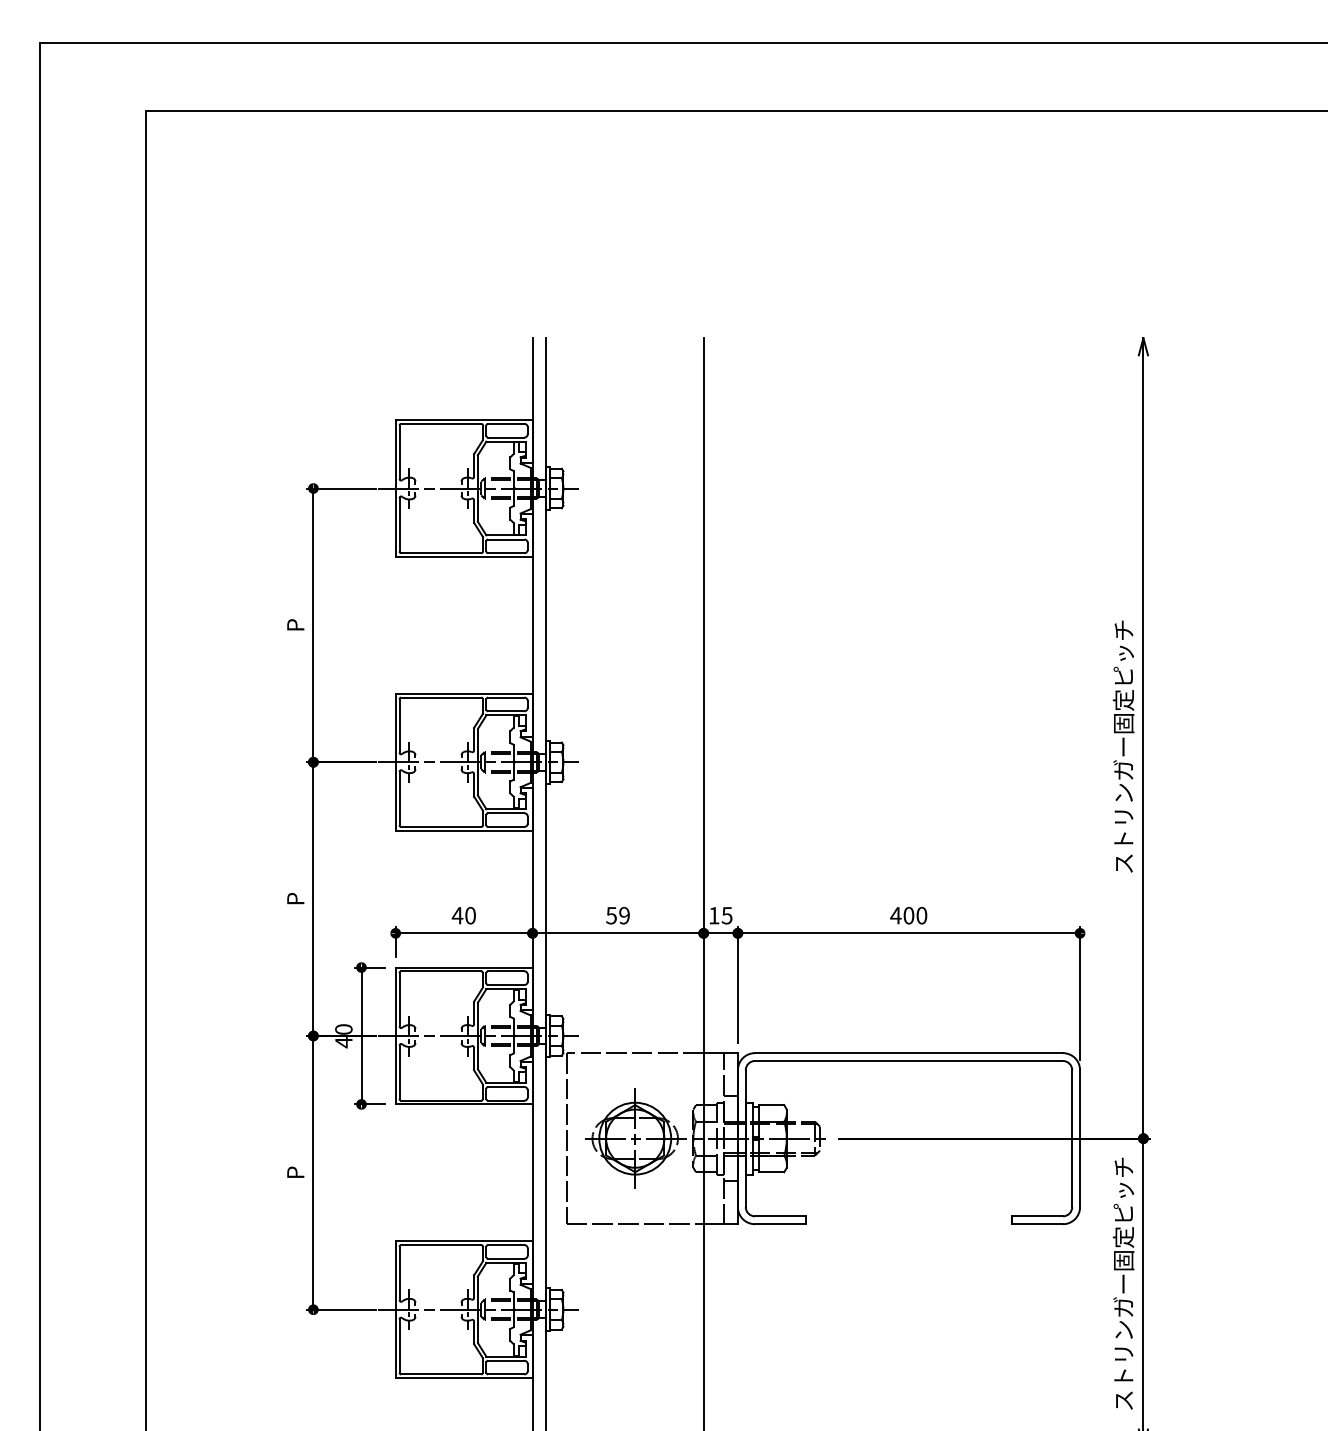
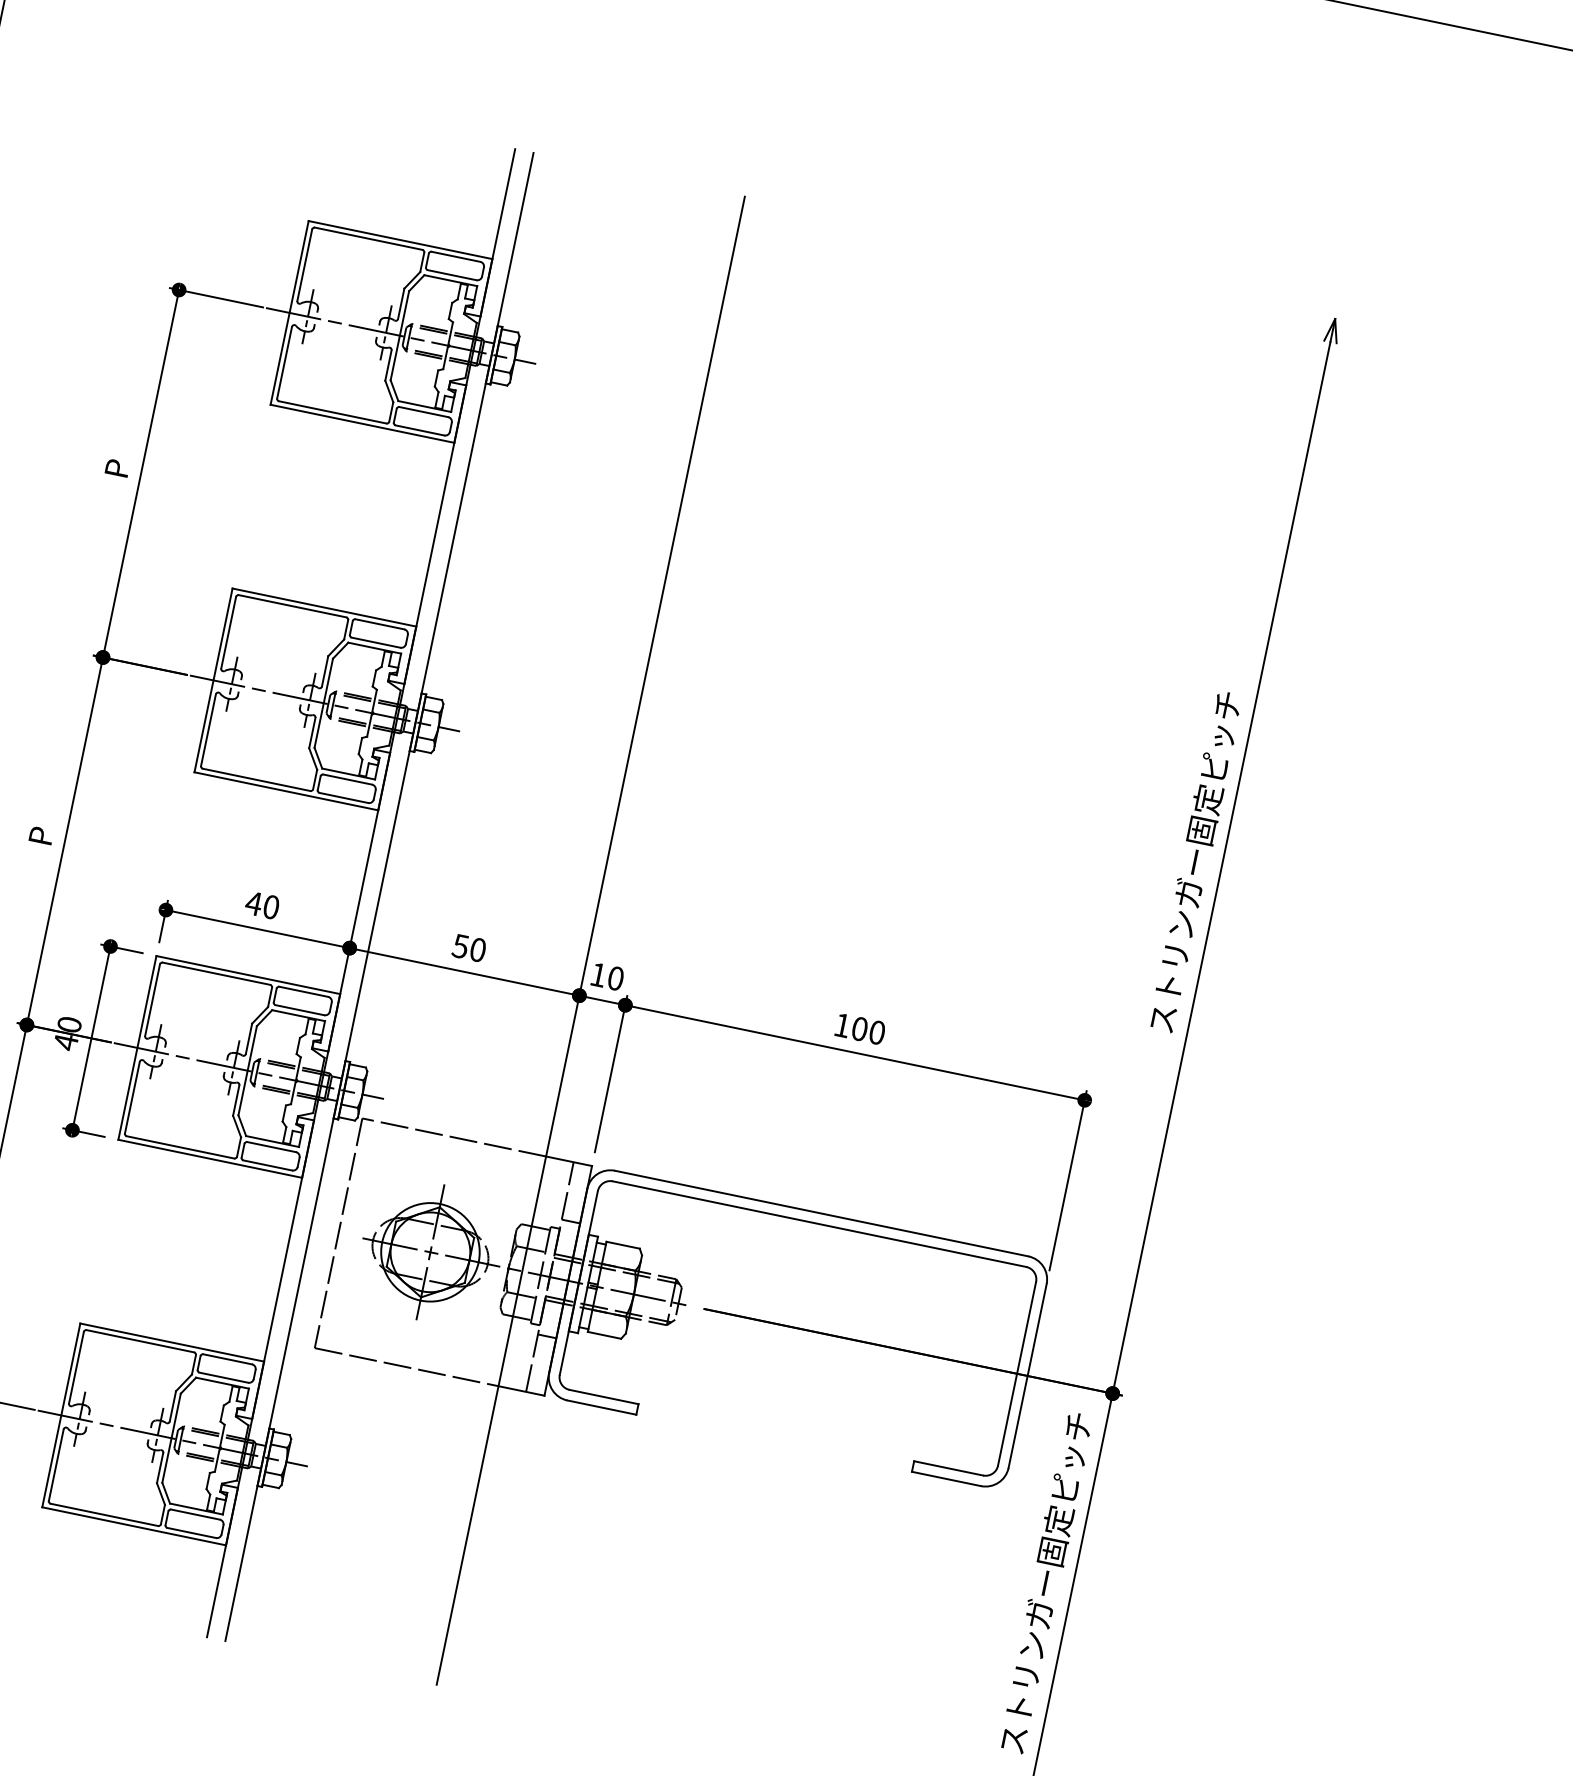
text: (624, 915) -> (478, 949), 59 -> 50
text: (726, 915) -> (614, 978), 15 -> 10
text: (895, 915) -> (841, 1025), 400 -> 100

